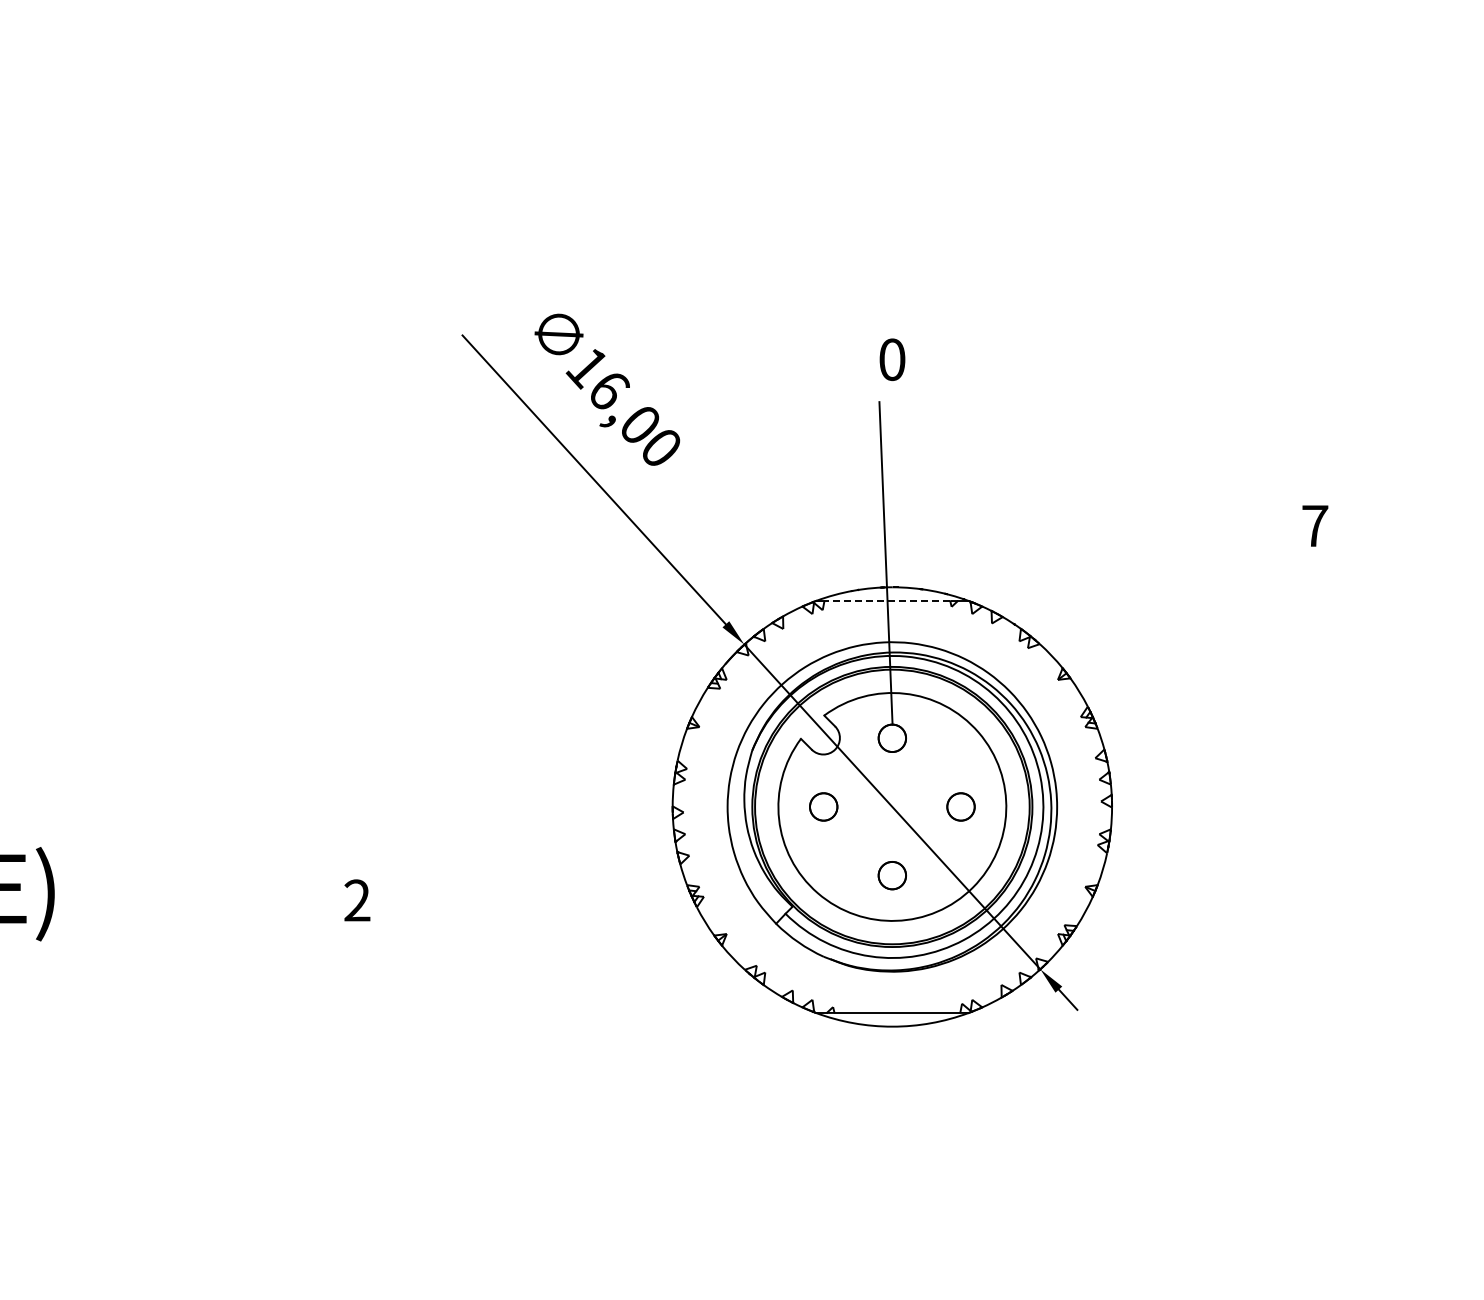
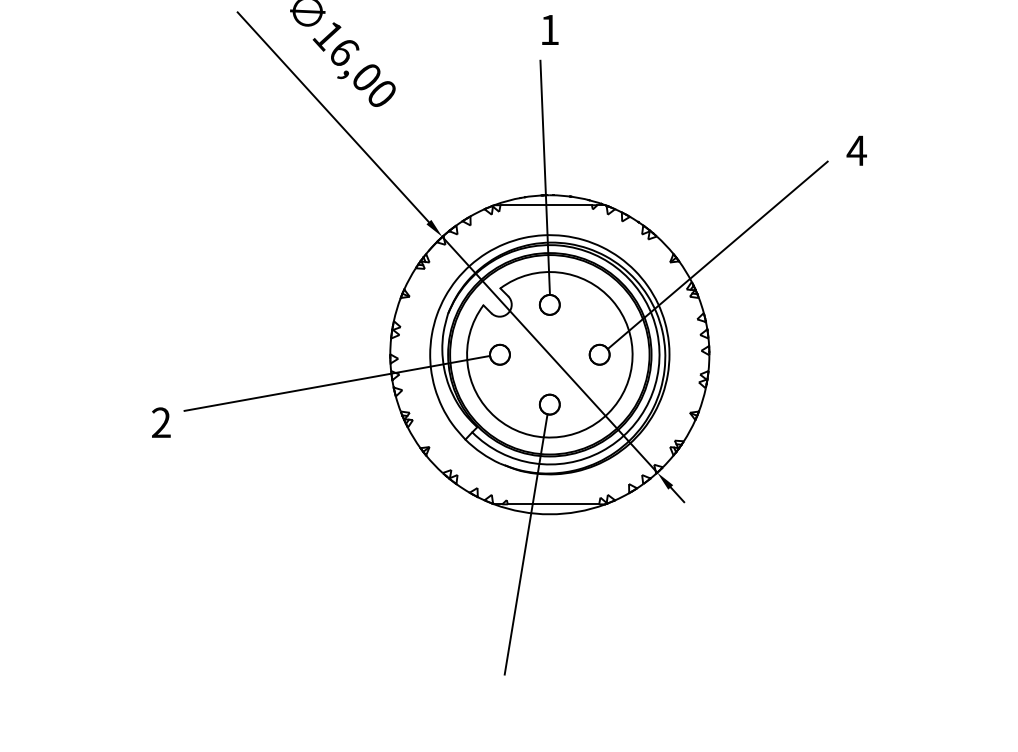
text: (892, 359) -> (549, 29), 0 -> 1
text: (1314, 525) -> (856, 150), 7 -> 4
line: (887, 601) -> (546, 205), dashed -> solid
line: (1123, 669) -> (717, 254), added
line: (599, 846) -> (337, 383), added
line: (859, 1067) -> (525, 543), added

